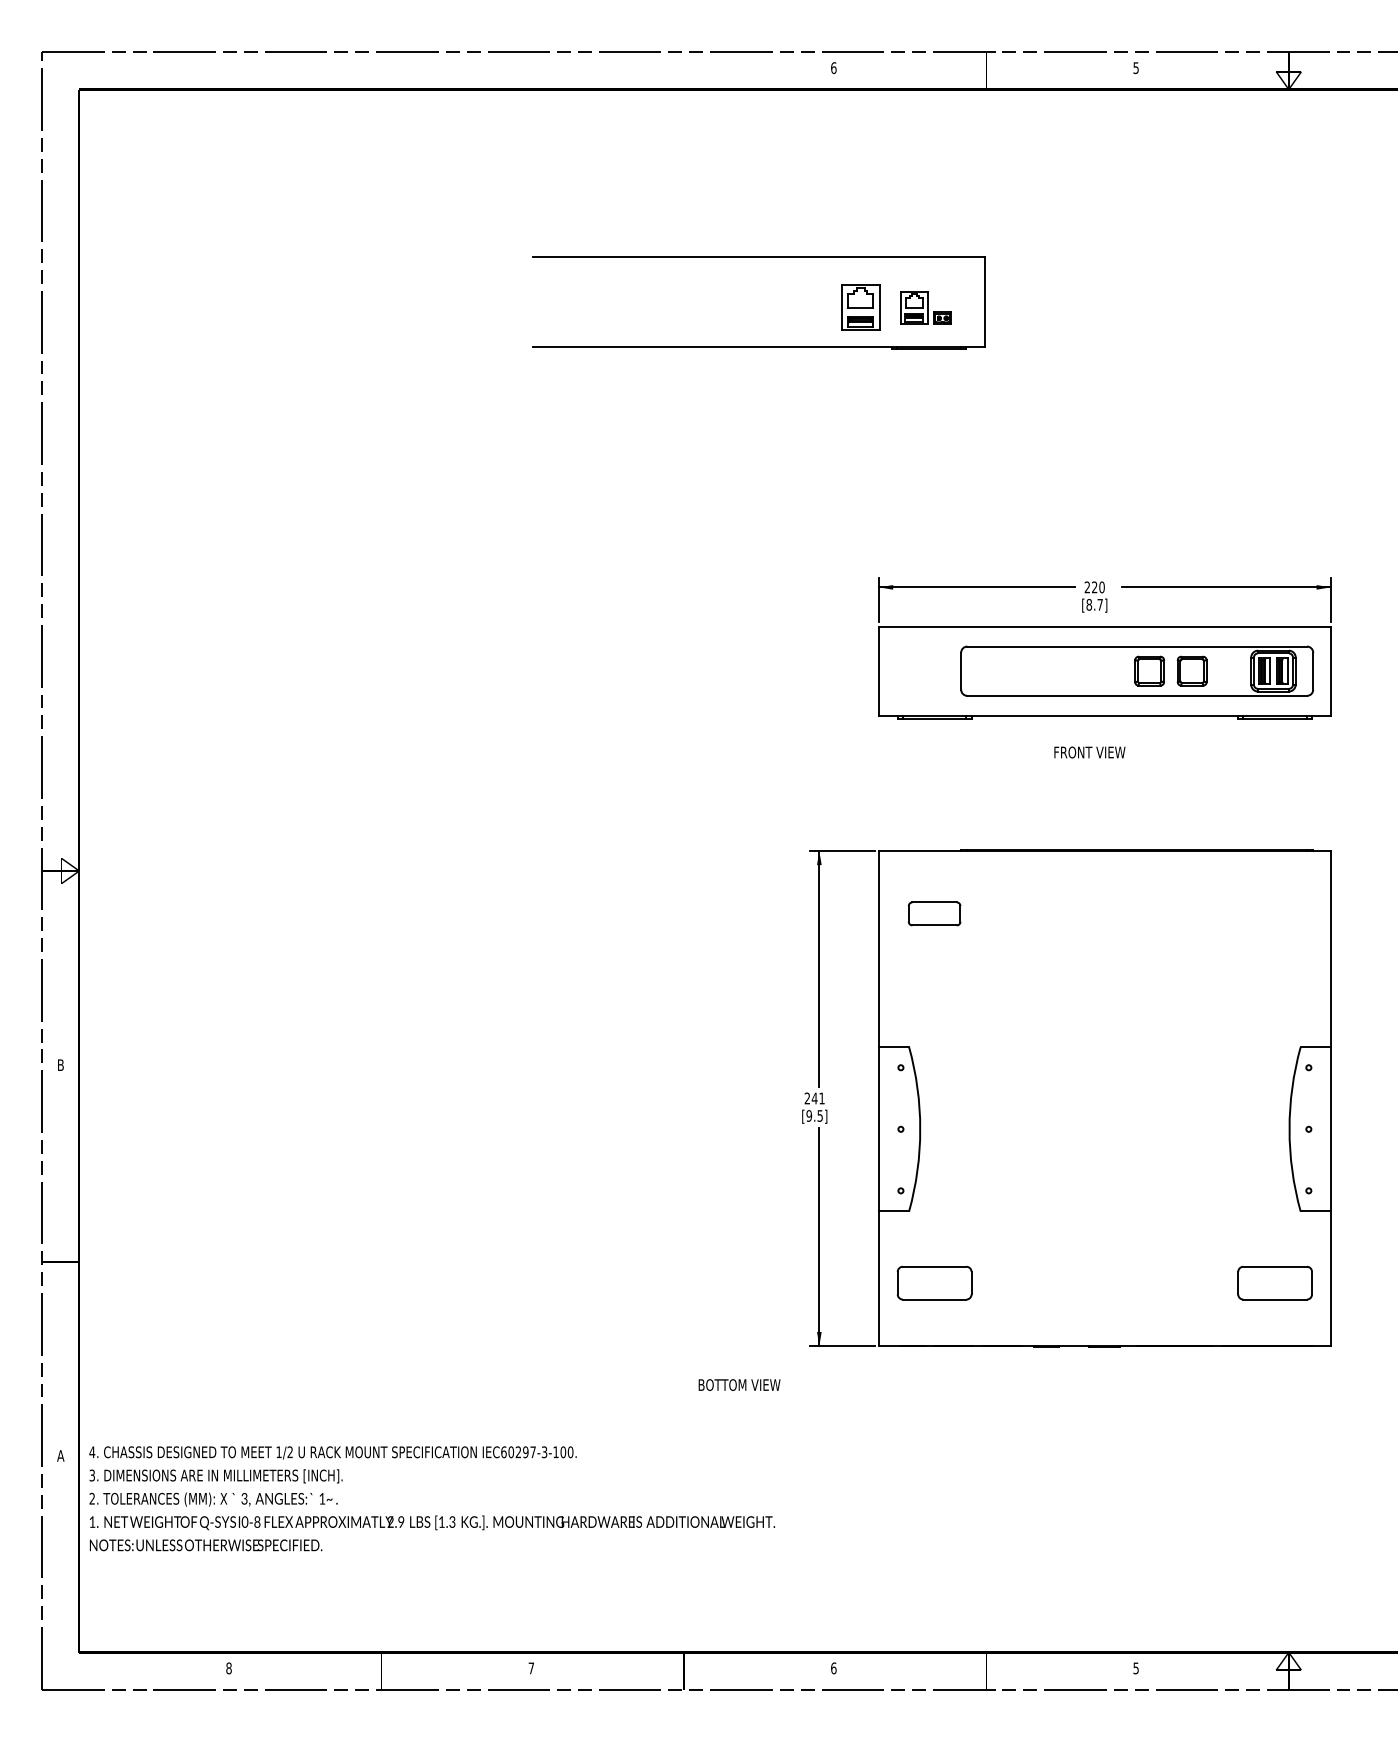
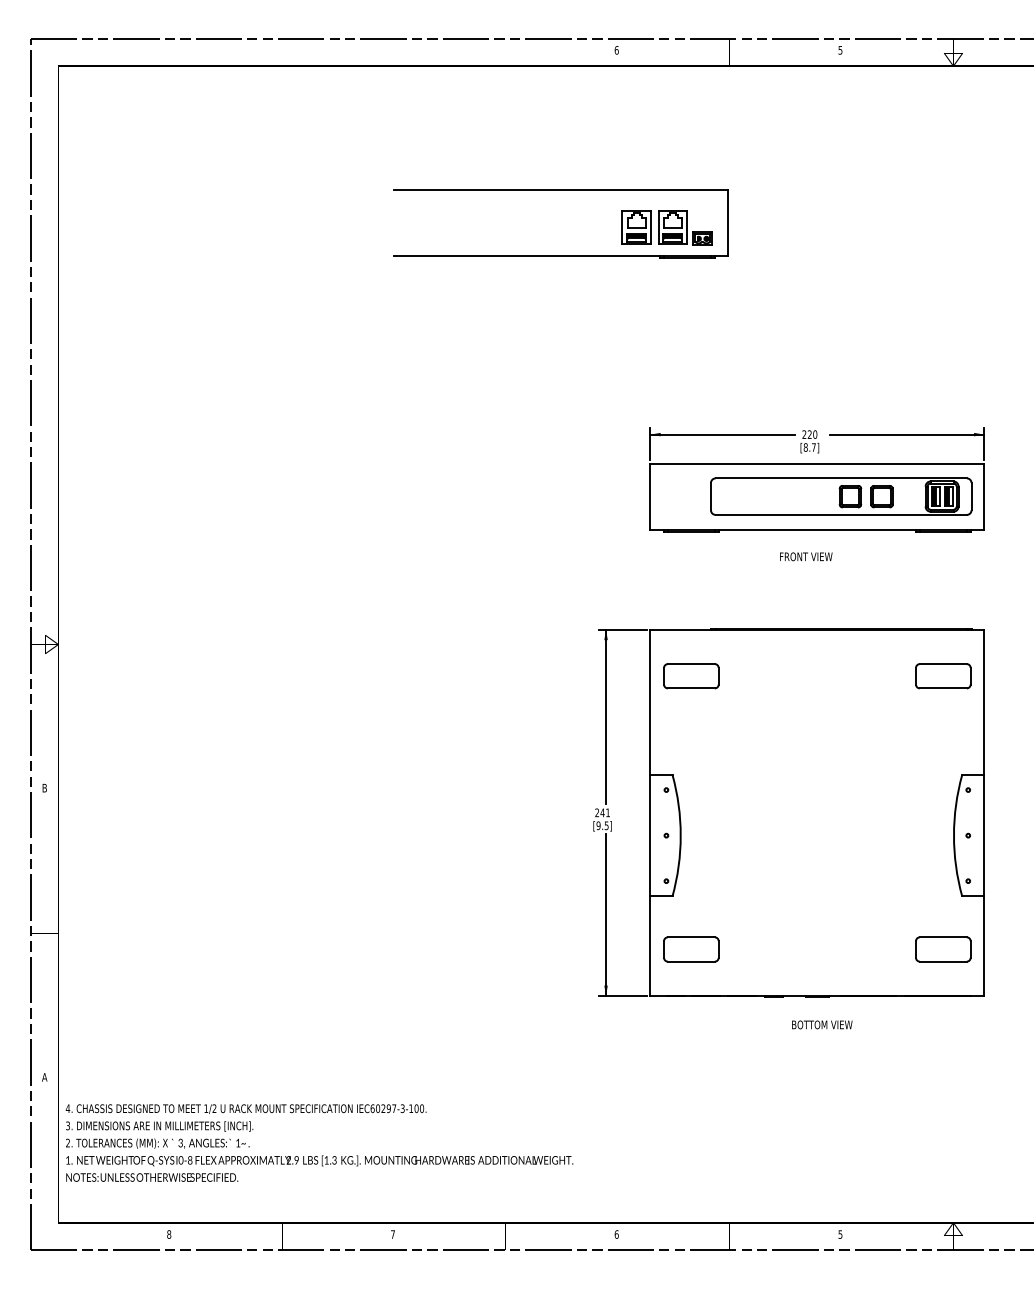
part: (925, 307) -> (684, 227), size x1.43
part: (934, 913) -> (691, 675), size x1.43
part: (1274, 913) -> (942, 675), added
text: (739, 1384) -> (822, 1024), moved
text: (431, 1498) -> (319, 1142), moved

